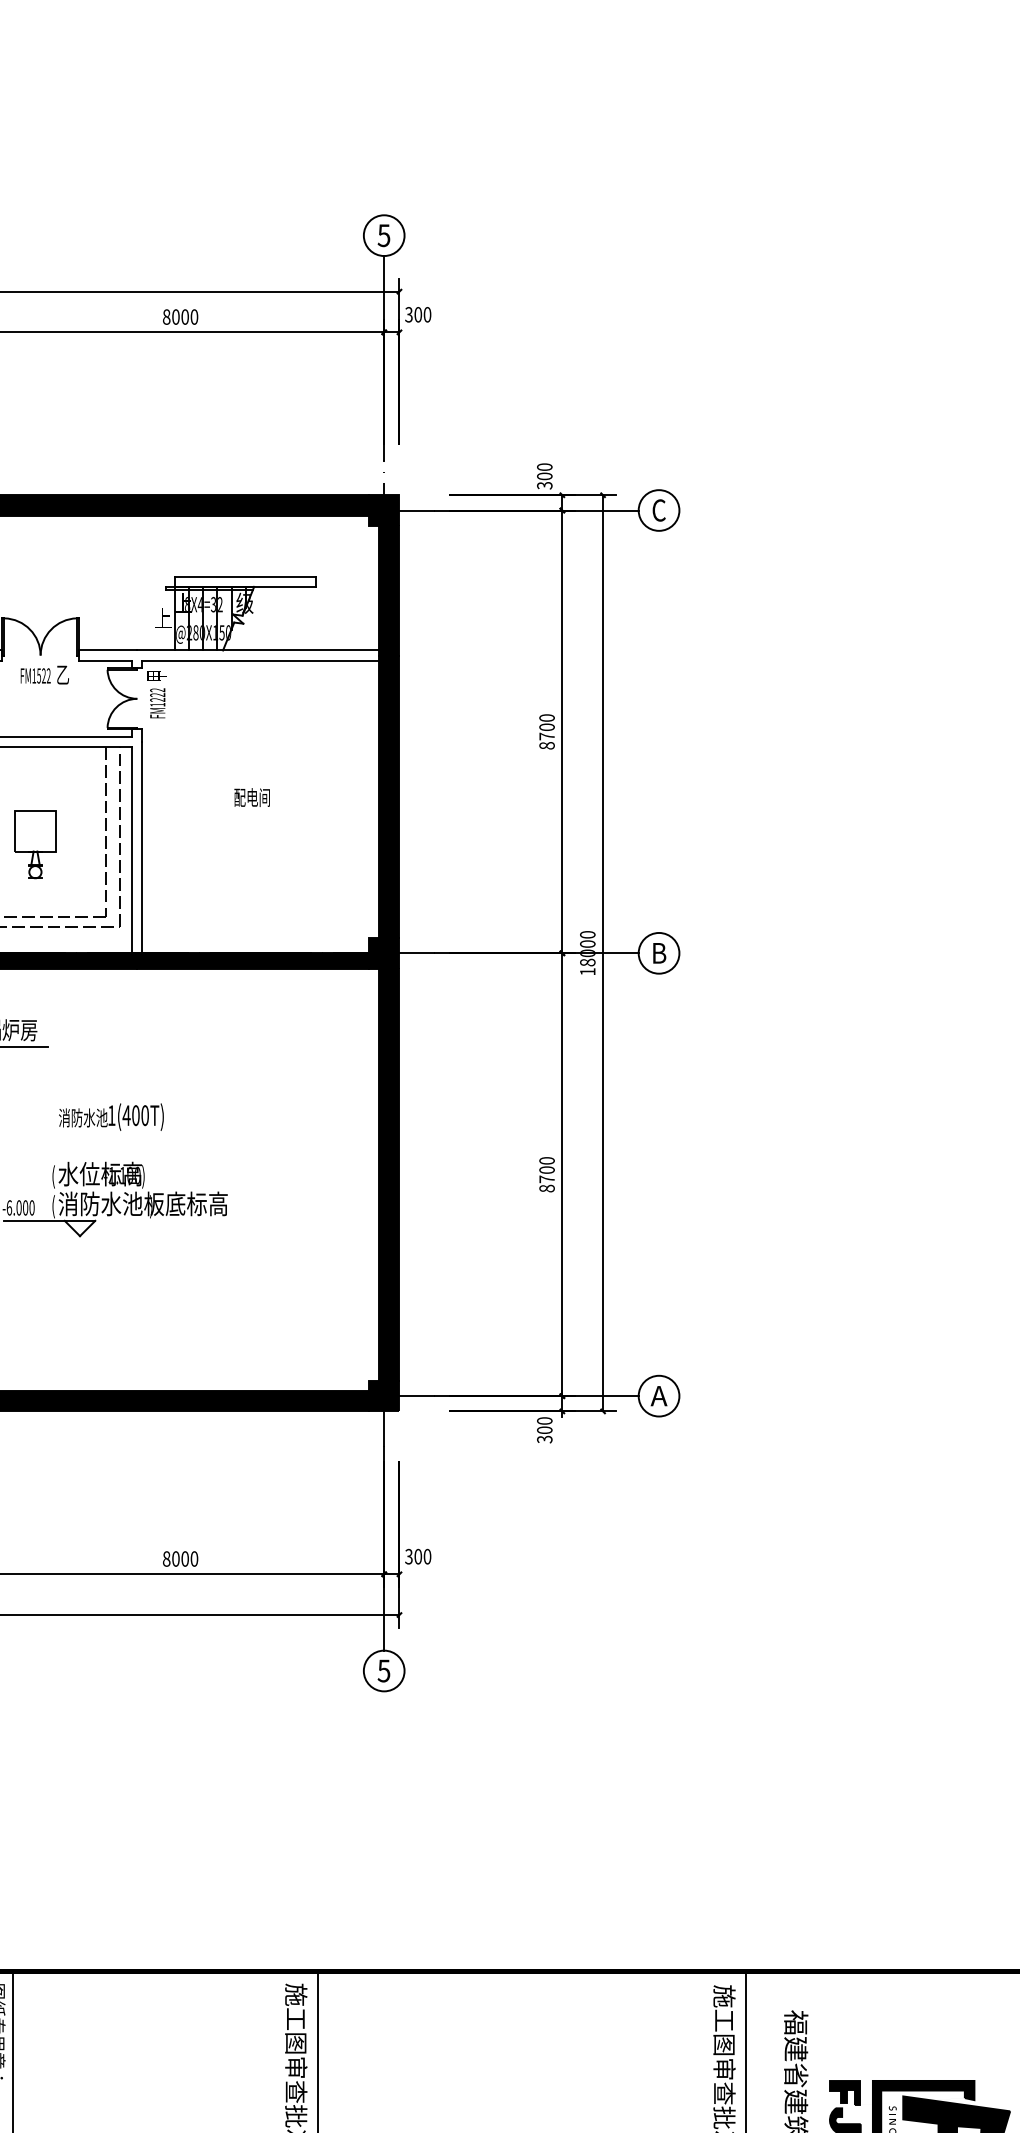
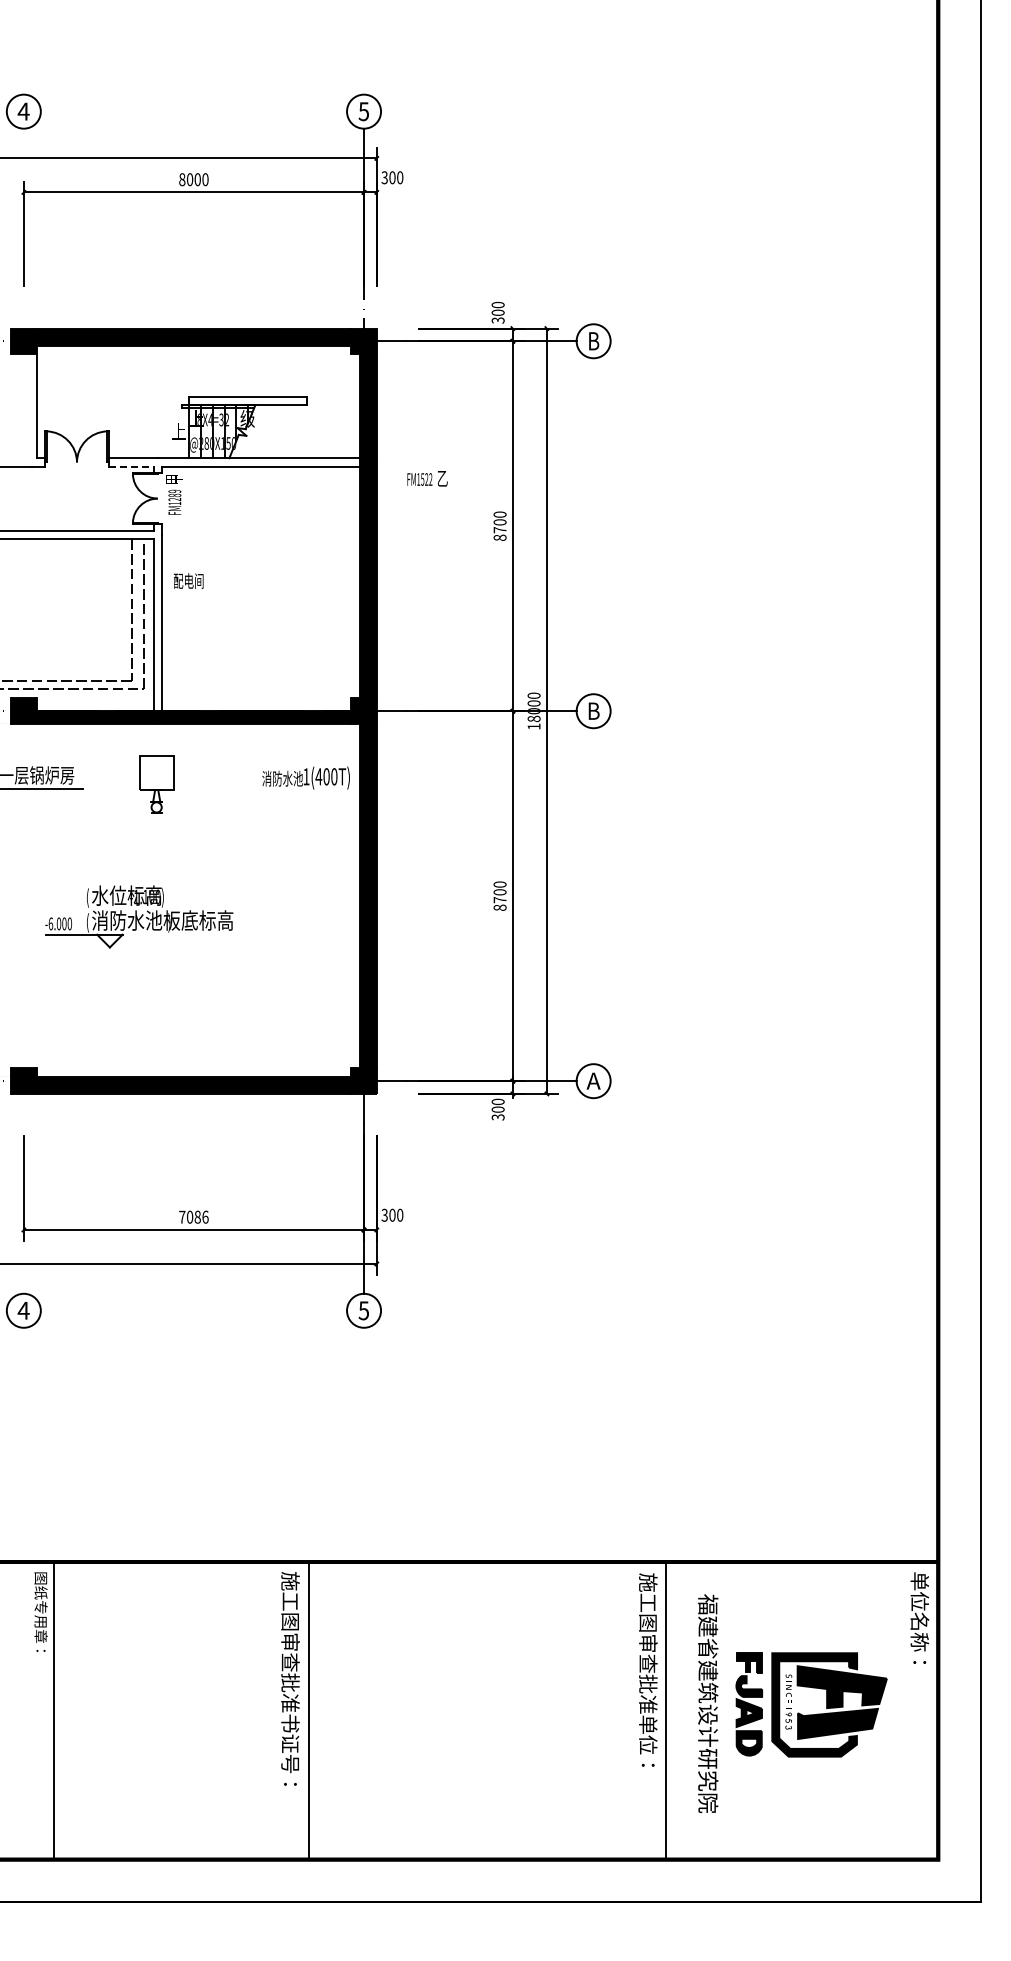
text: (658, 510) -> (593, 341), C -> B
line: (105, 660) -> (131, 466), solid -> dashed
text: (44, 674) -> (427, 478), moved
text: (157, 692) -> (174, 493), FM1222 -> FM1289
text: (251, 796) -> (188, 580), moved
part: (35, 844) -> (156, 784), moved
text: (110, 1116) -> (305, 777), moved
text: (180, 1558) -> (193, 1216), 8000 -> 7086

